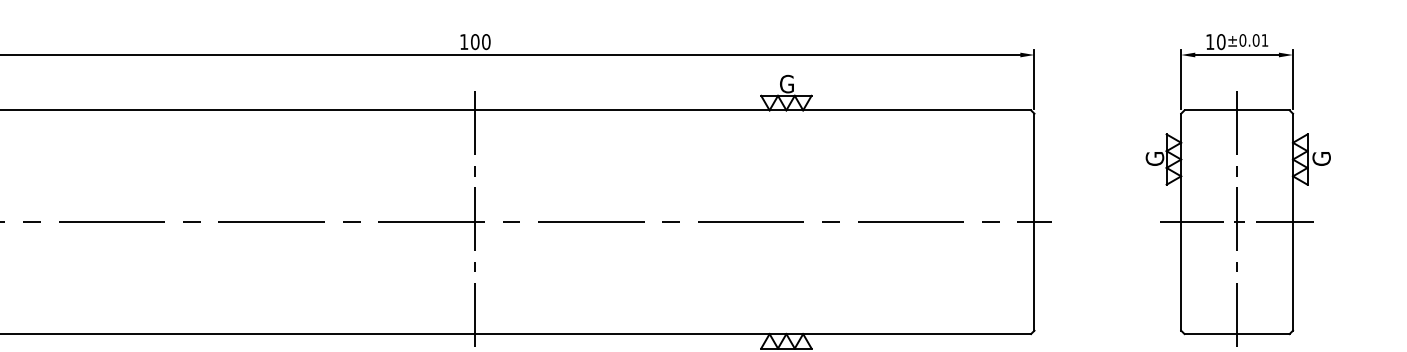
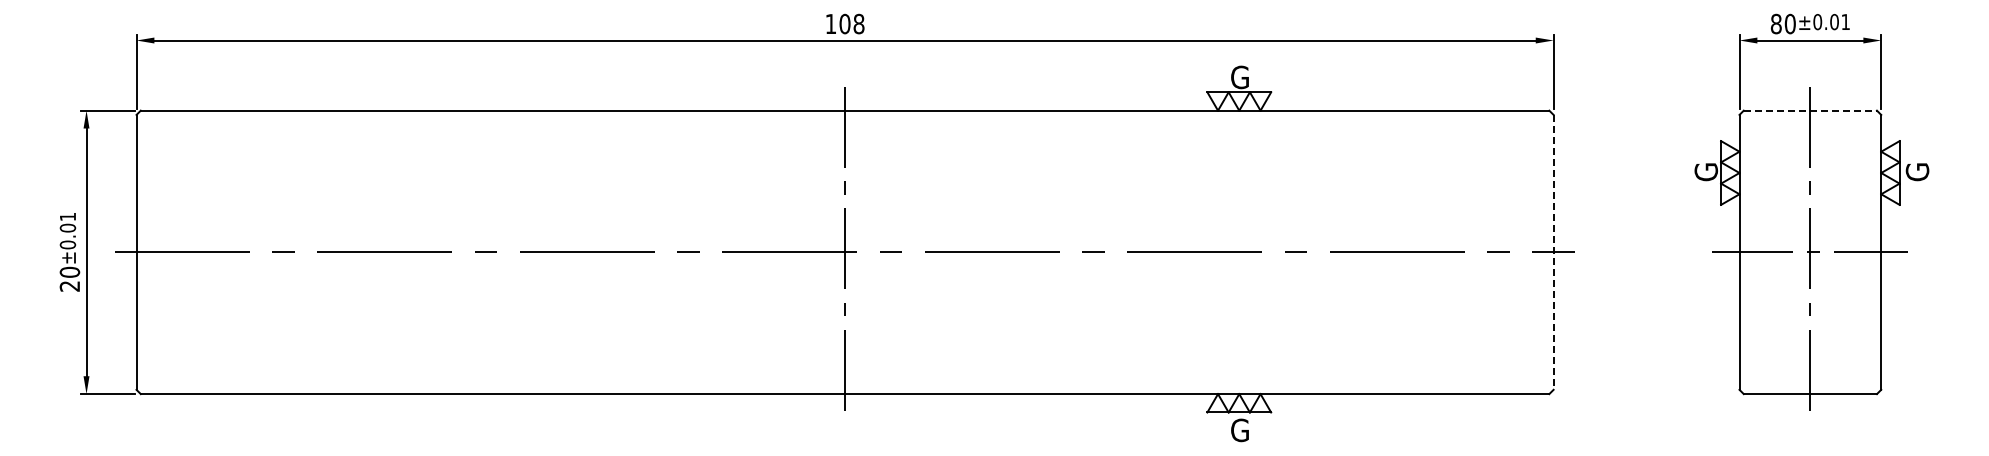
text: (485, 41) -> (858, 23), 100 -> 108
text: (1209, 41) -> (1775, 23), 10 -> 80
line: (1237, 110) -> (1810, 110), solid -> dashed
line: (1034, 222) -> (1553, 252), solid -> dashed

